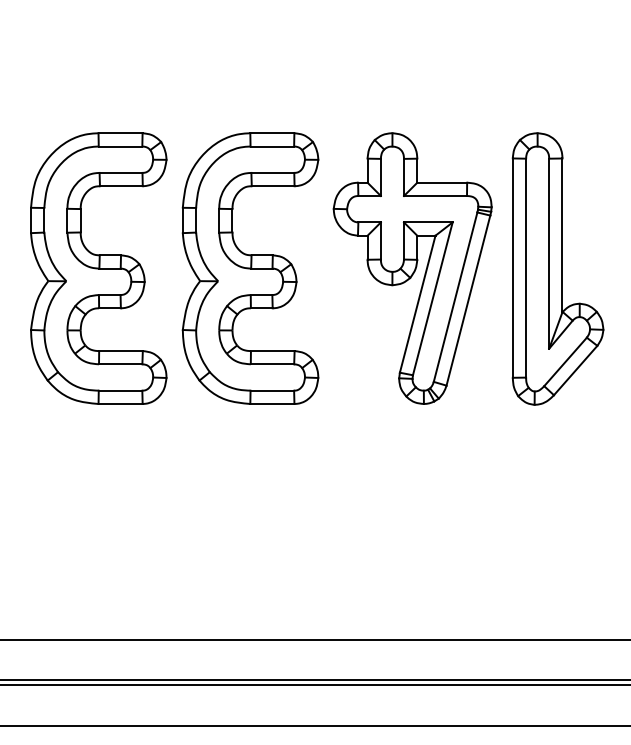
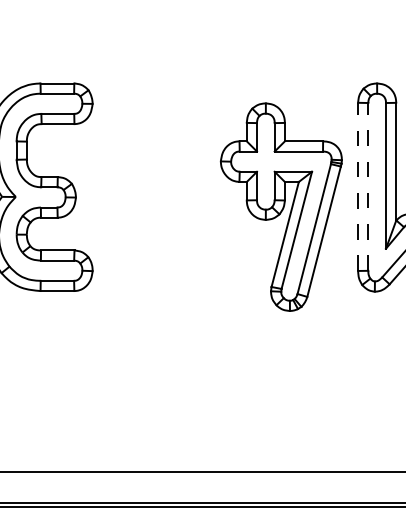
line: (526, 267) -> (368, 186), solid -> dashed
part: (250, 268) -> (157, 187), removed
part: (412, 268) -> (281, 207), moved
line: (512, 268) -> (357, 187), solid -> dashed

